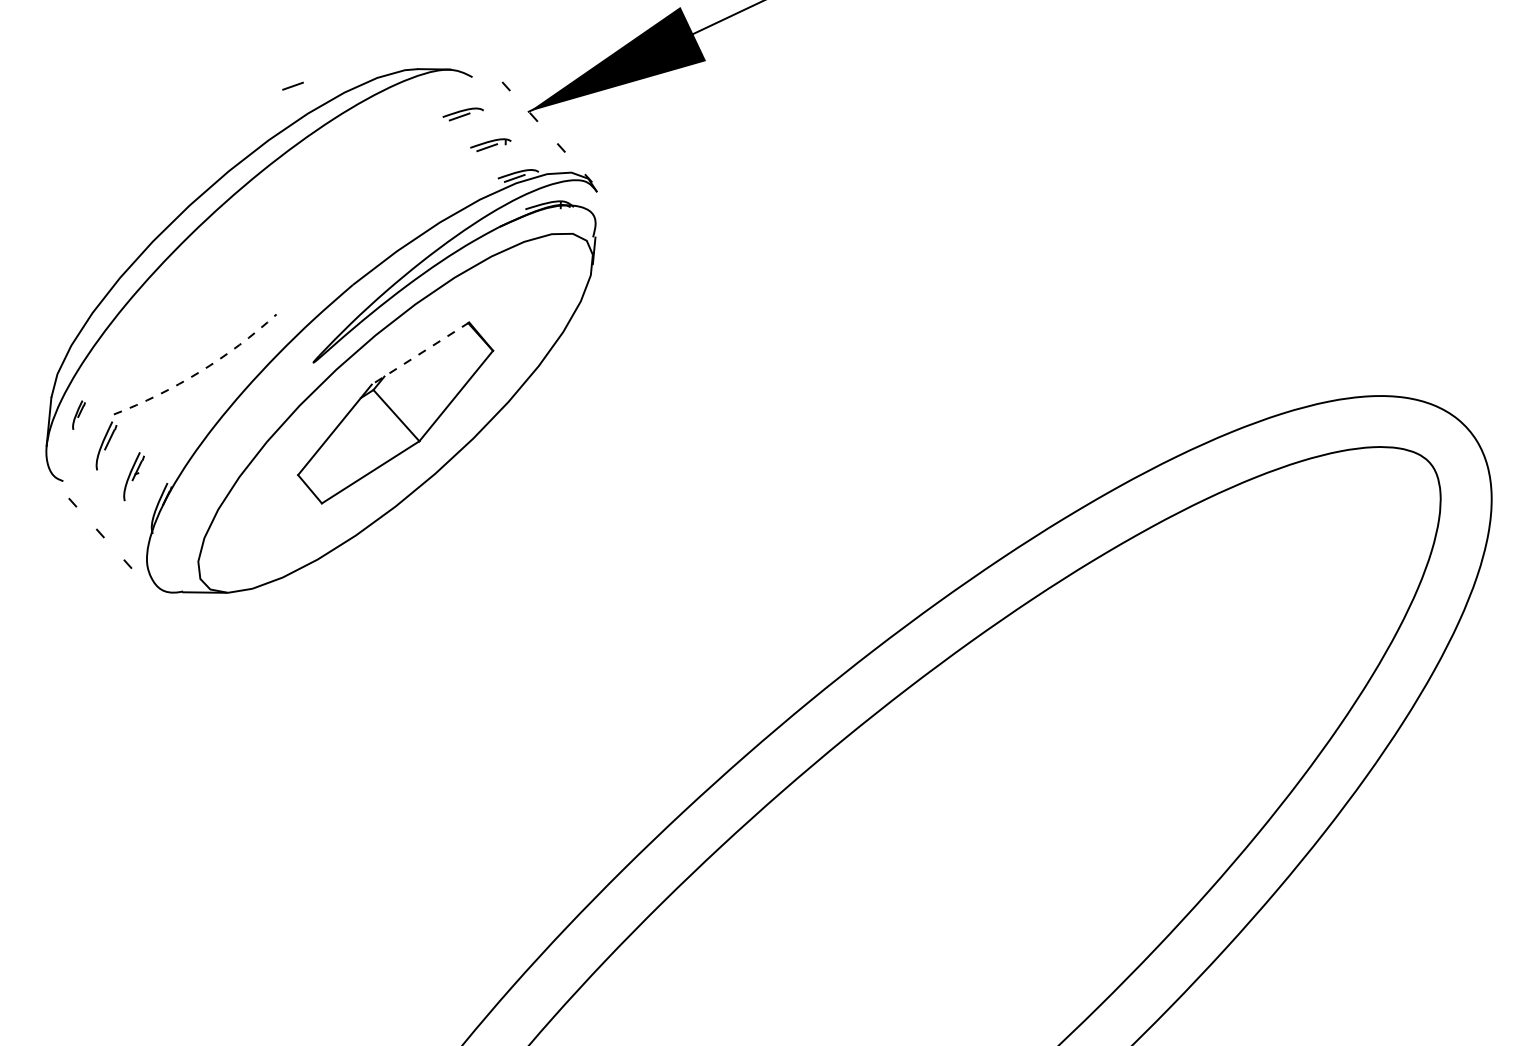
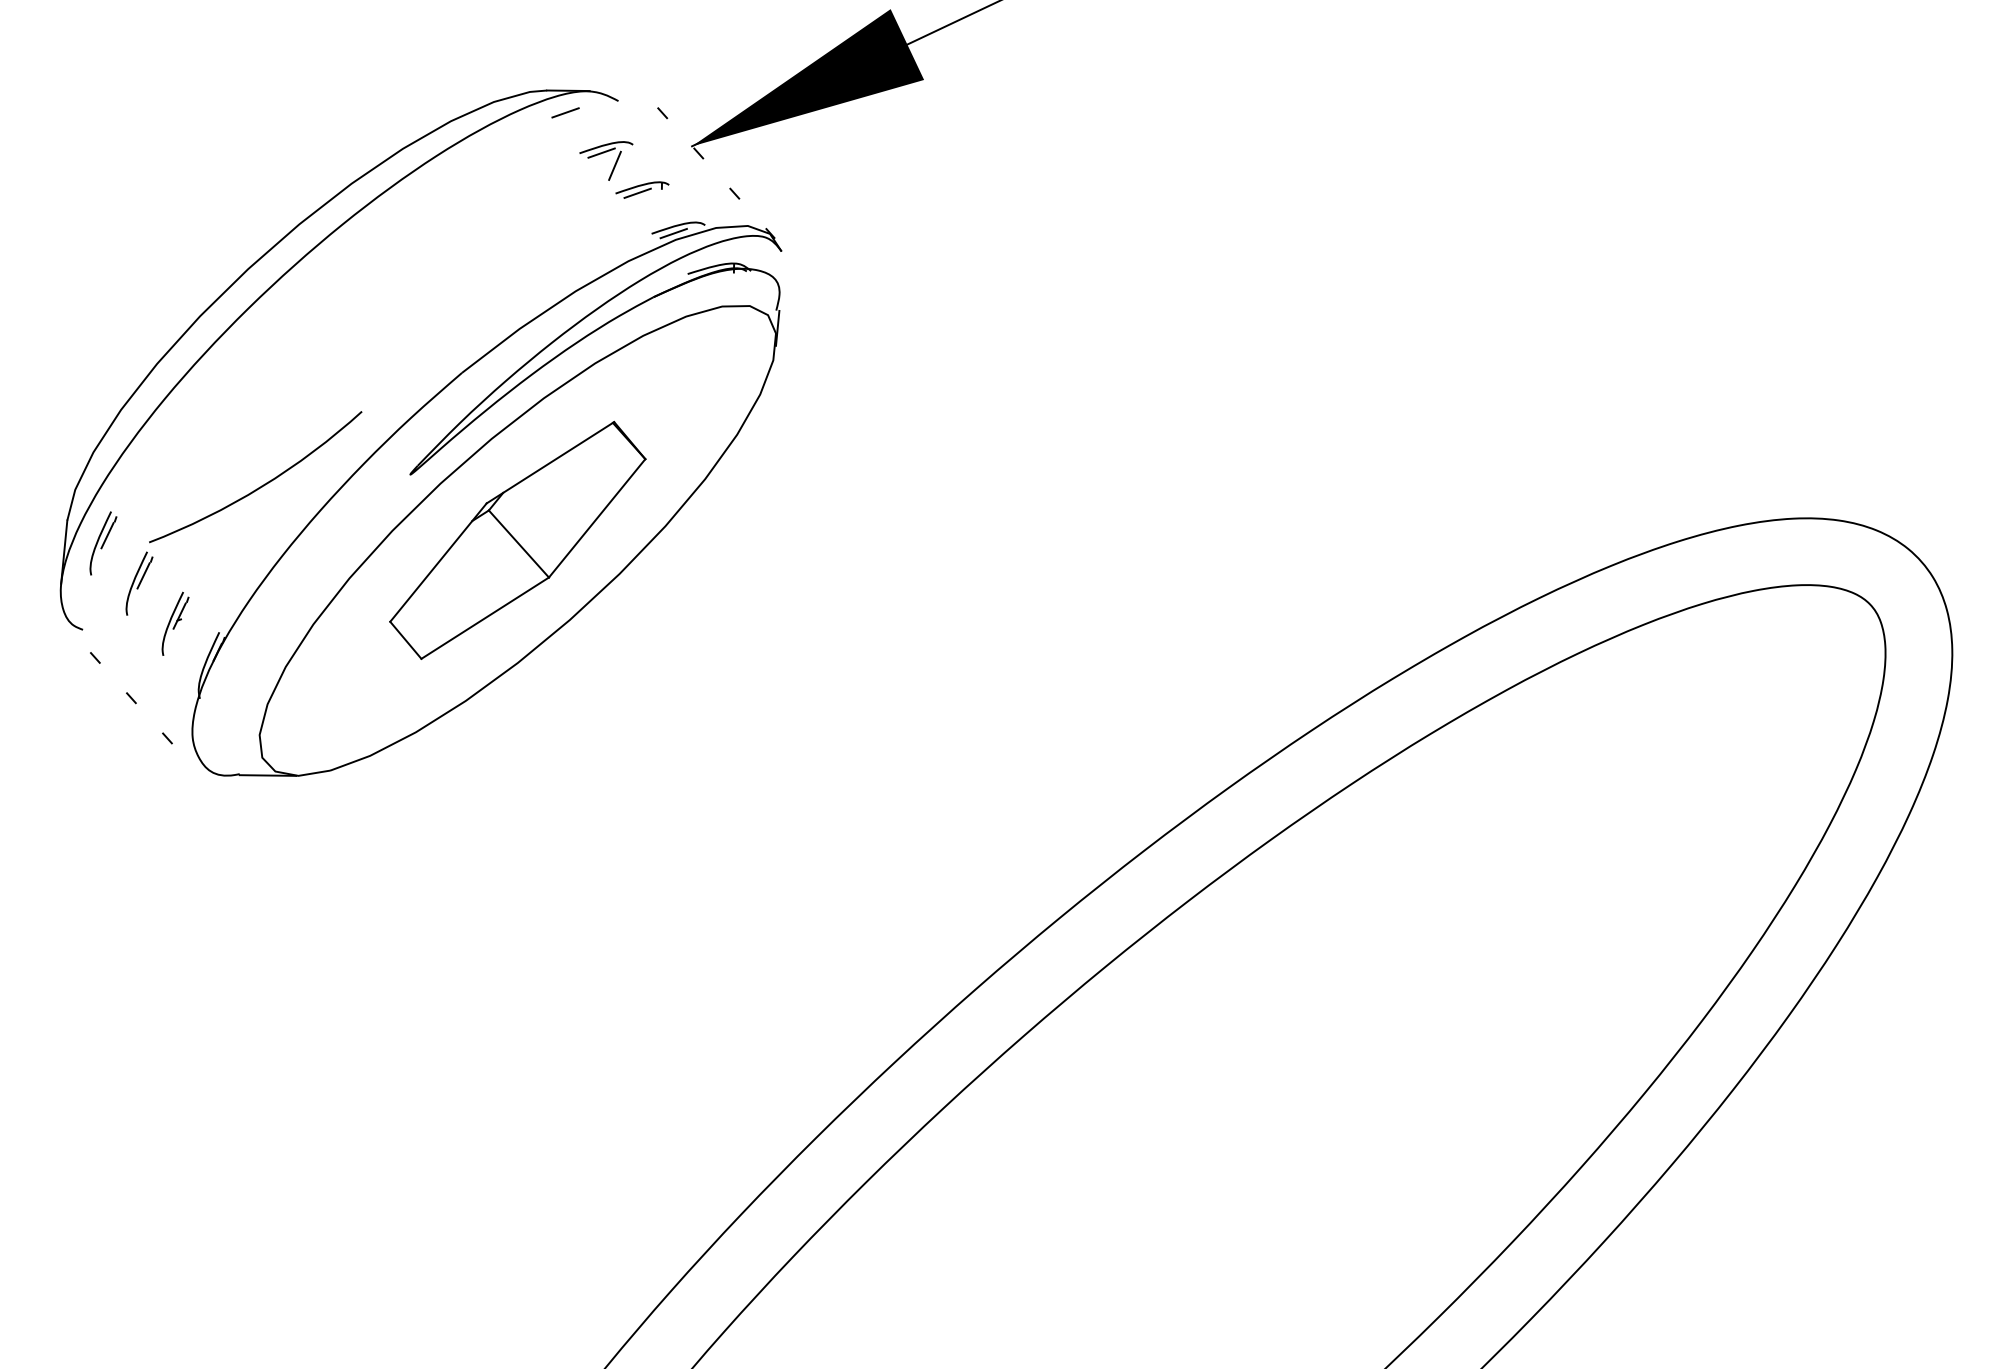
line: (292, 85) -> (565, 112), moved
line: (469, 126) -> (614, 165), added
line: (420, 353) -> (550, 462), dashed -> solid
arc: (199, 371) -> (261, 486), dashed -> solid
part: (79, 415) -> (103, 543), size x1.67

